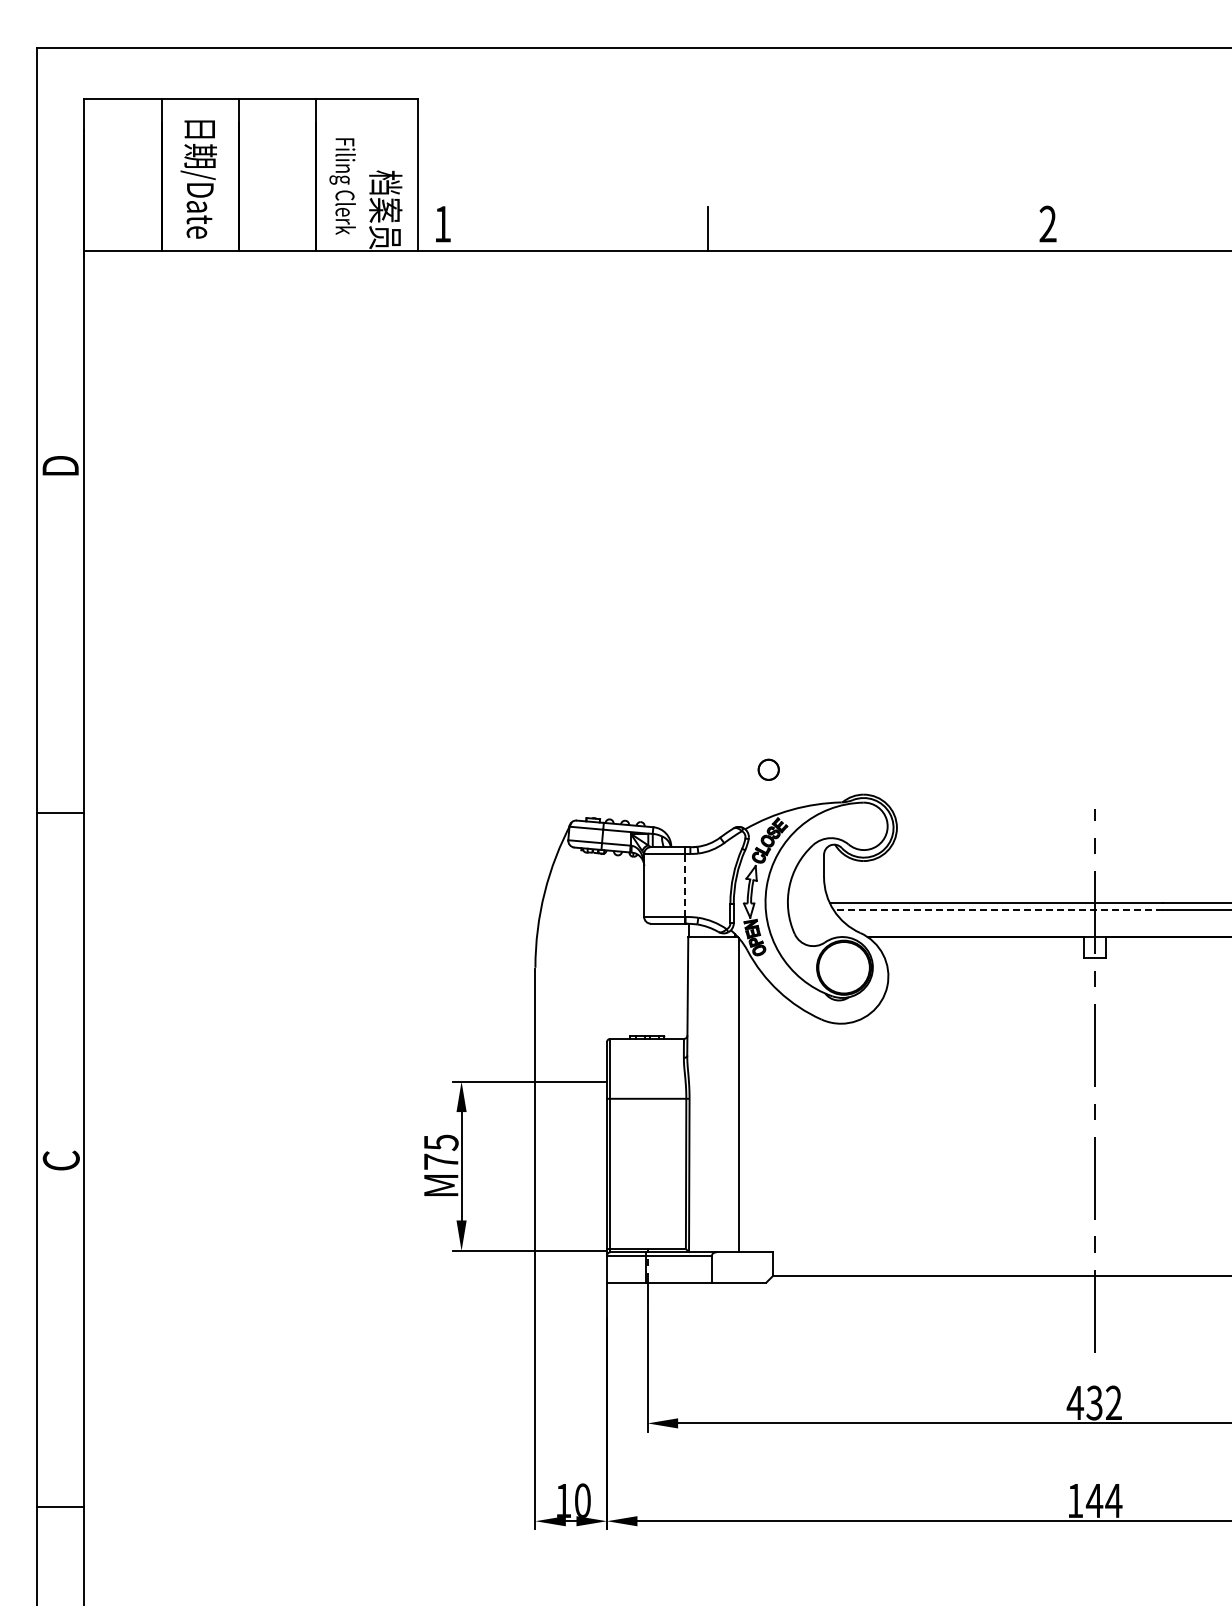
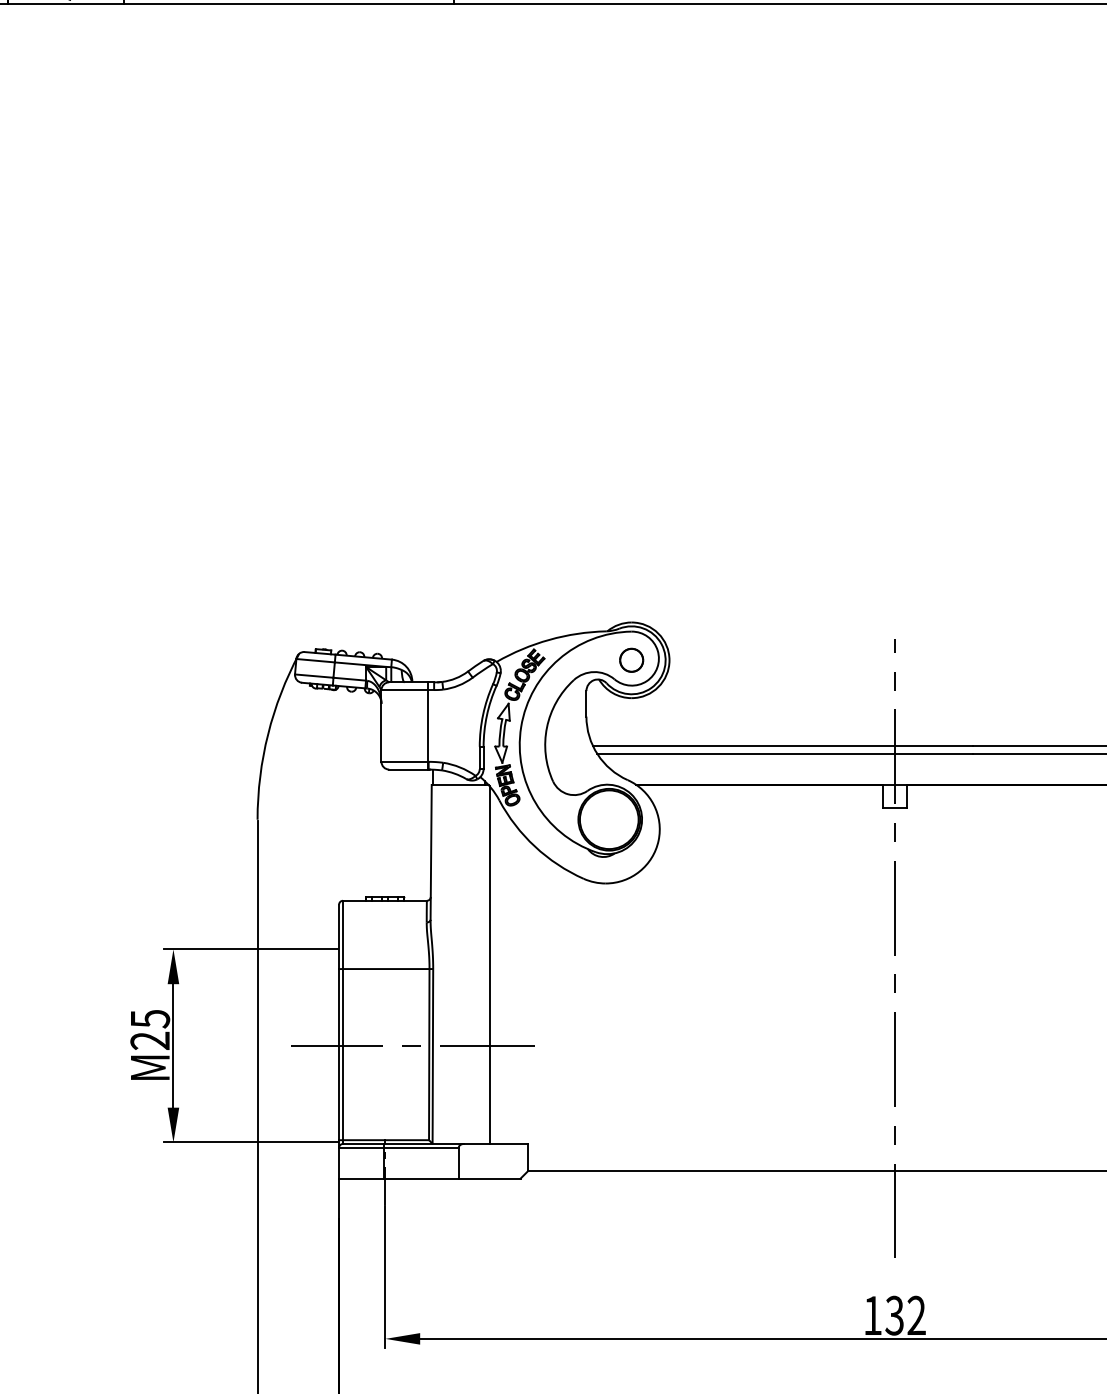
part: (768, 769) -> (631, 659), moved
line: (684, 885) -> (427, 726), dashed -> solid
line: (998, 910) -> (785, 754), dashed -> solid
text: (440, 1161) -> (149, 1040), M75 -> M25
line: (671, 1166) -> (412, 1046), added
text: (1075, 1402) -> (872, 1315), 432 -> 132

